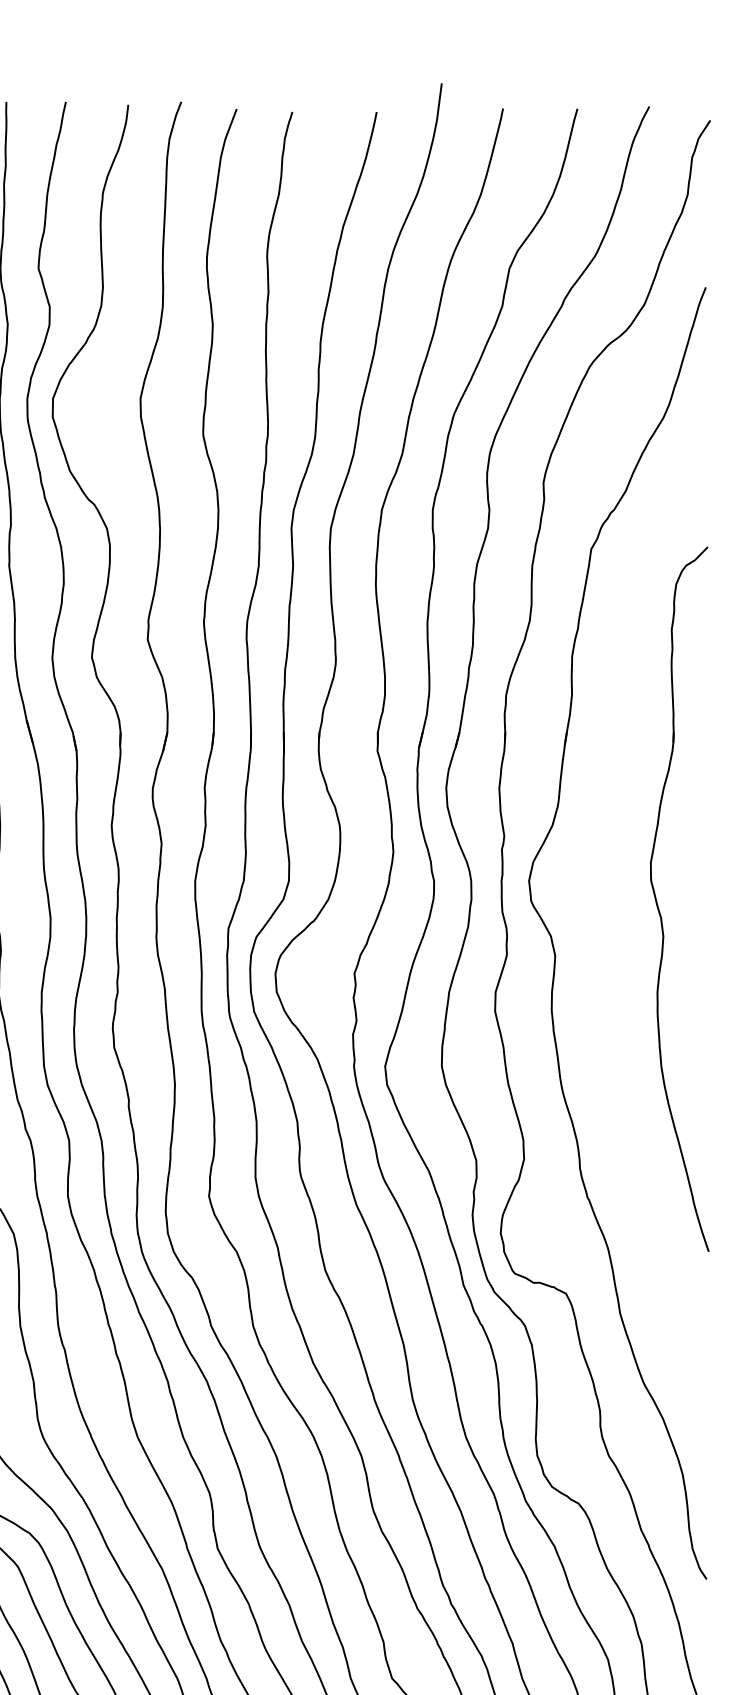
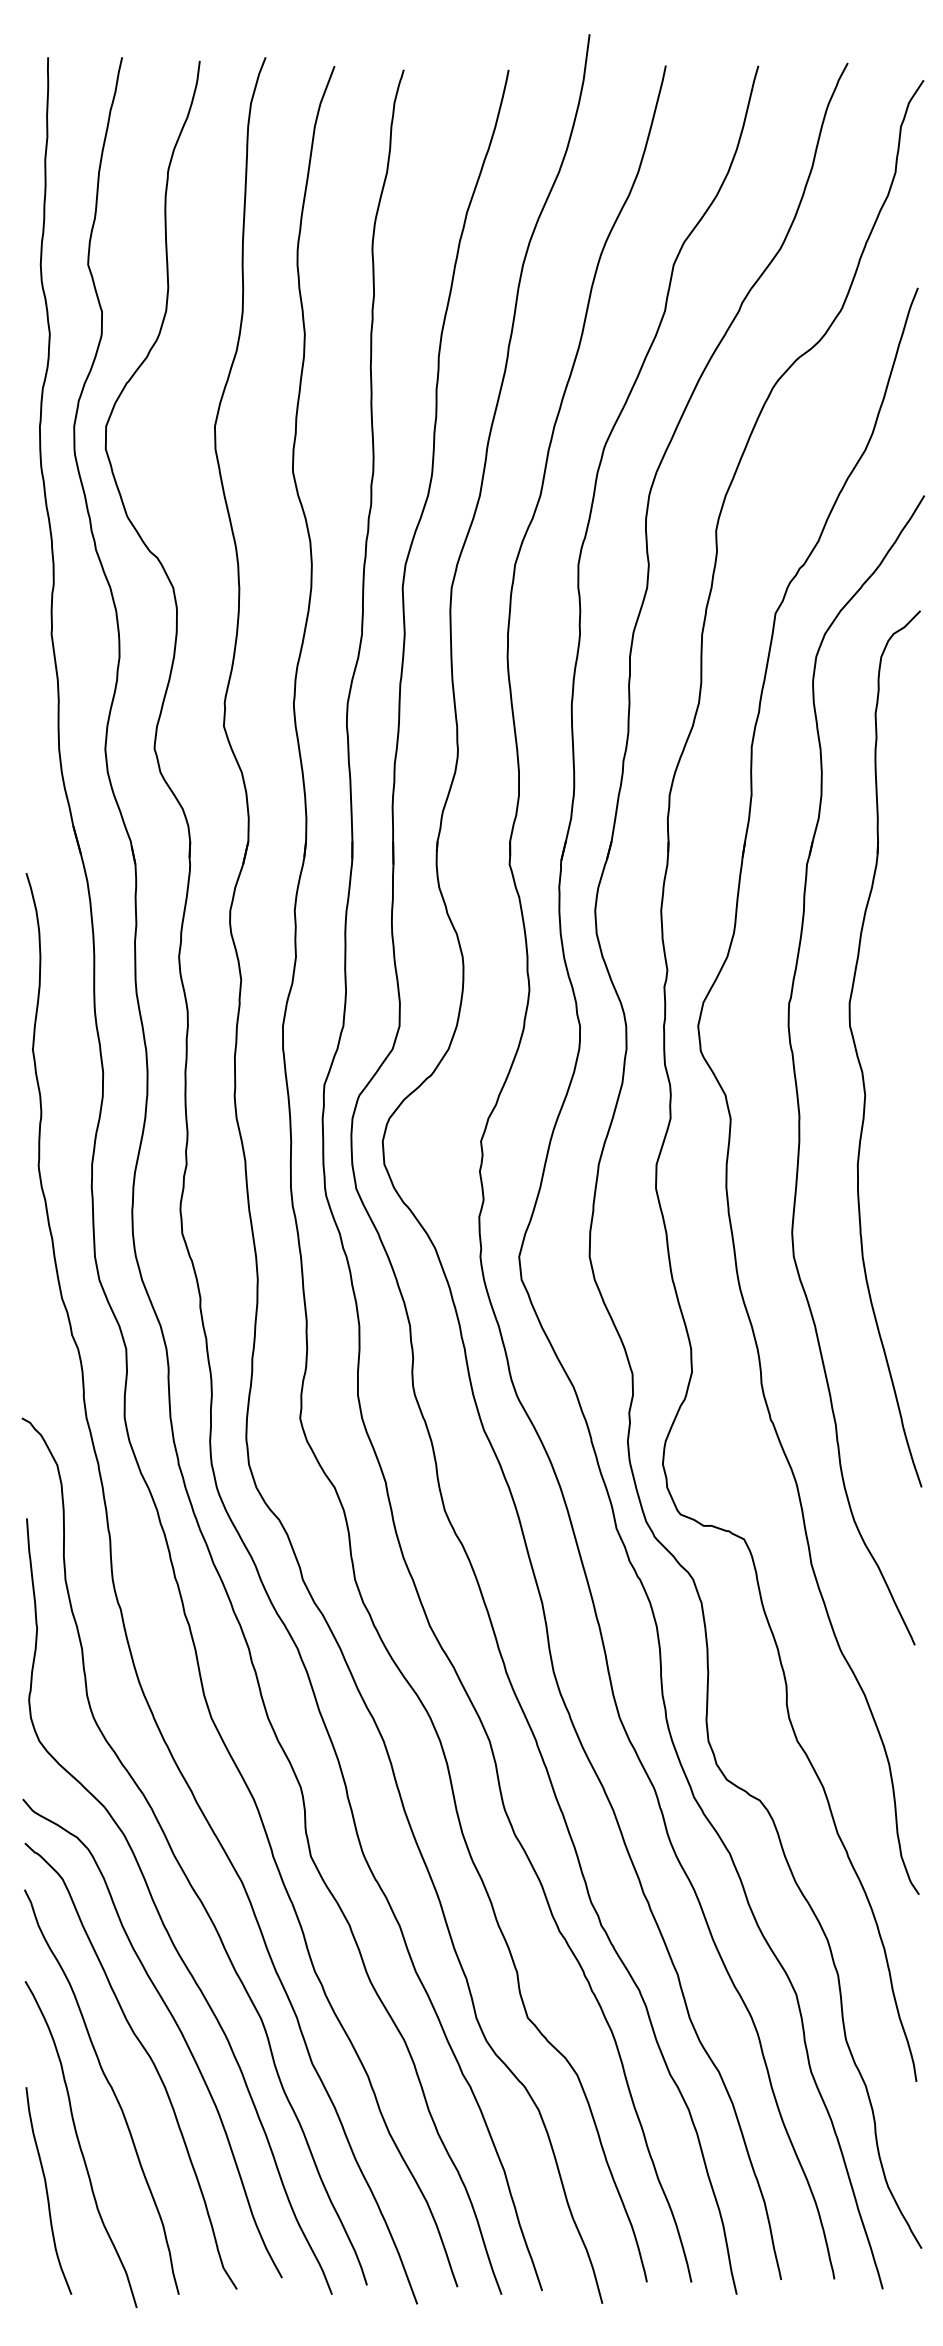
part: (608, 922) -> (796, 1077), added

